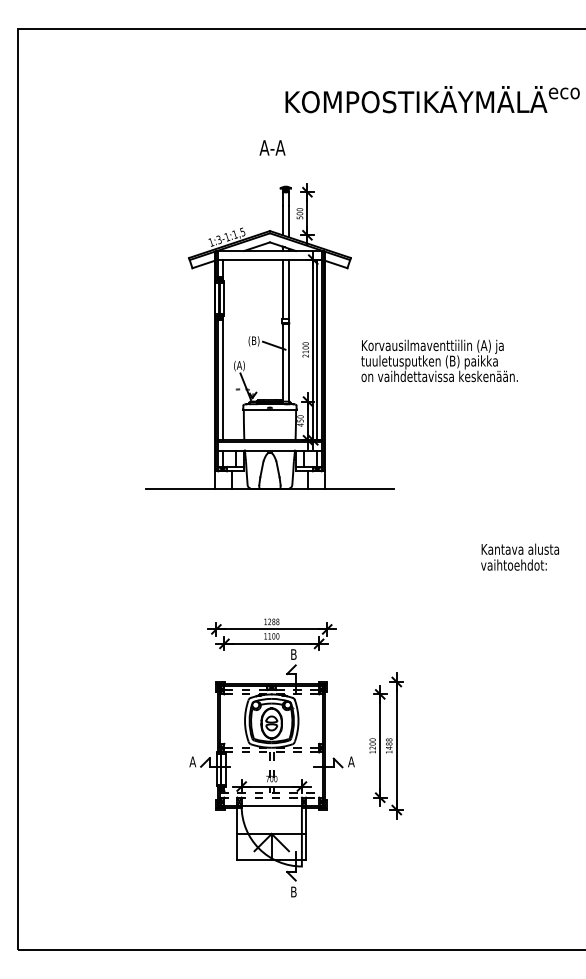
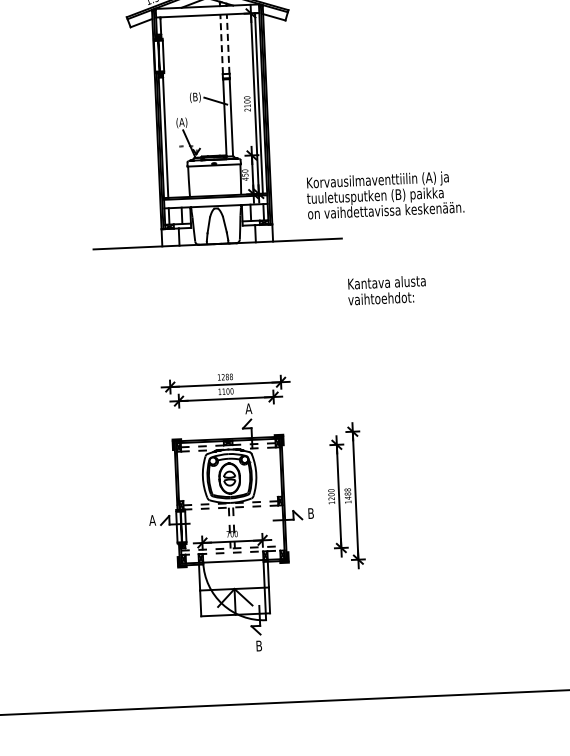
line: (282, 289) -> (221, 44), solid -> dashed
line: (289, 289) -> (228, 44), solid -> dashed
text: (439, 360) -> (385, 194), moved
text: (520, 556) -> (387, 289), moved
text: (293, 654) -> (248, 408), B -> A
text: (351, 761) -> (311, 513), A -> B

